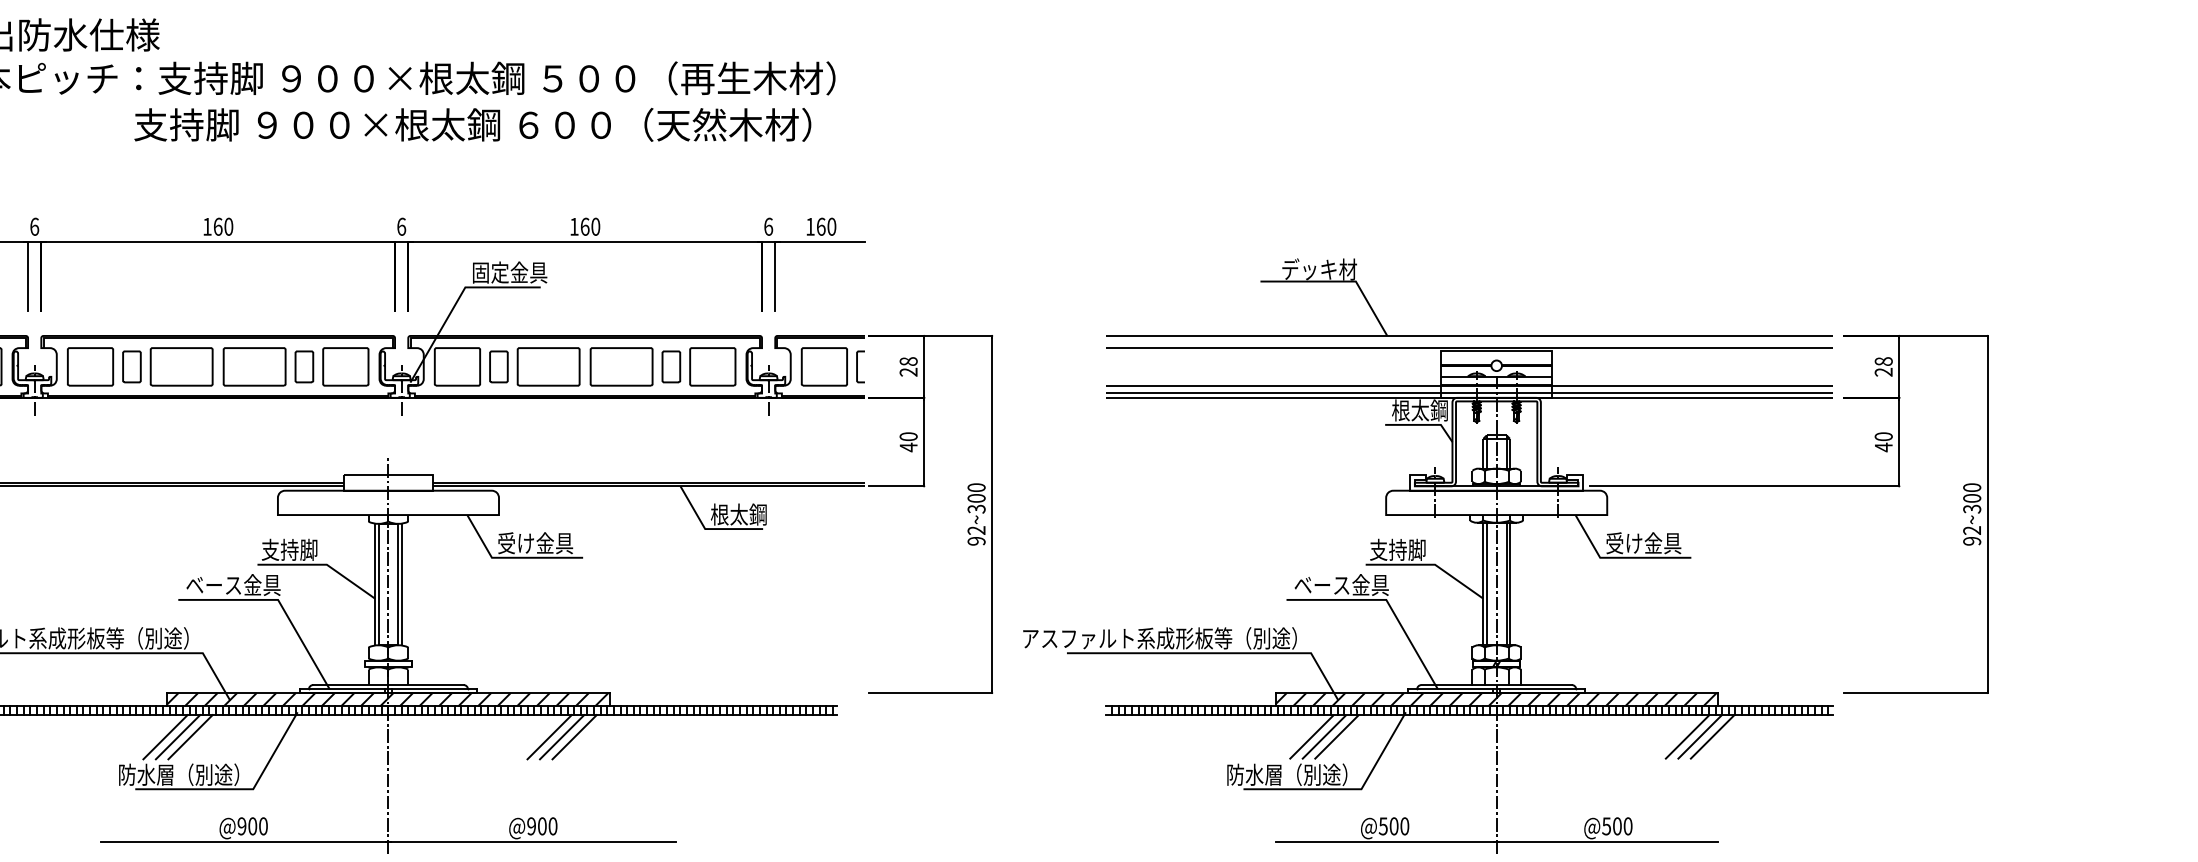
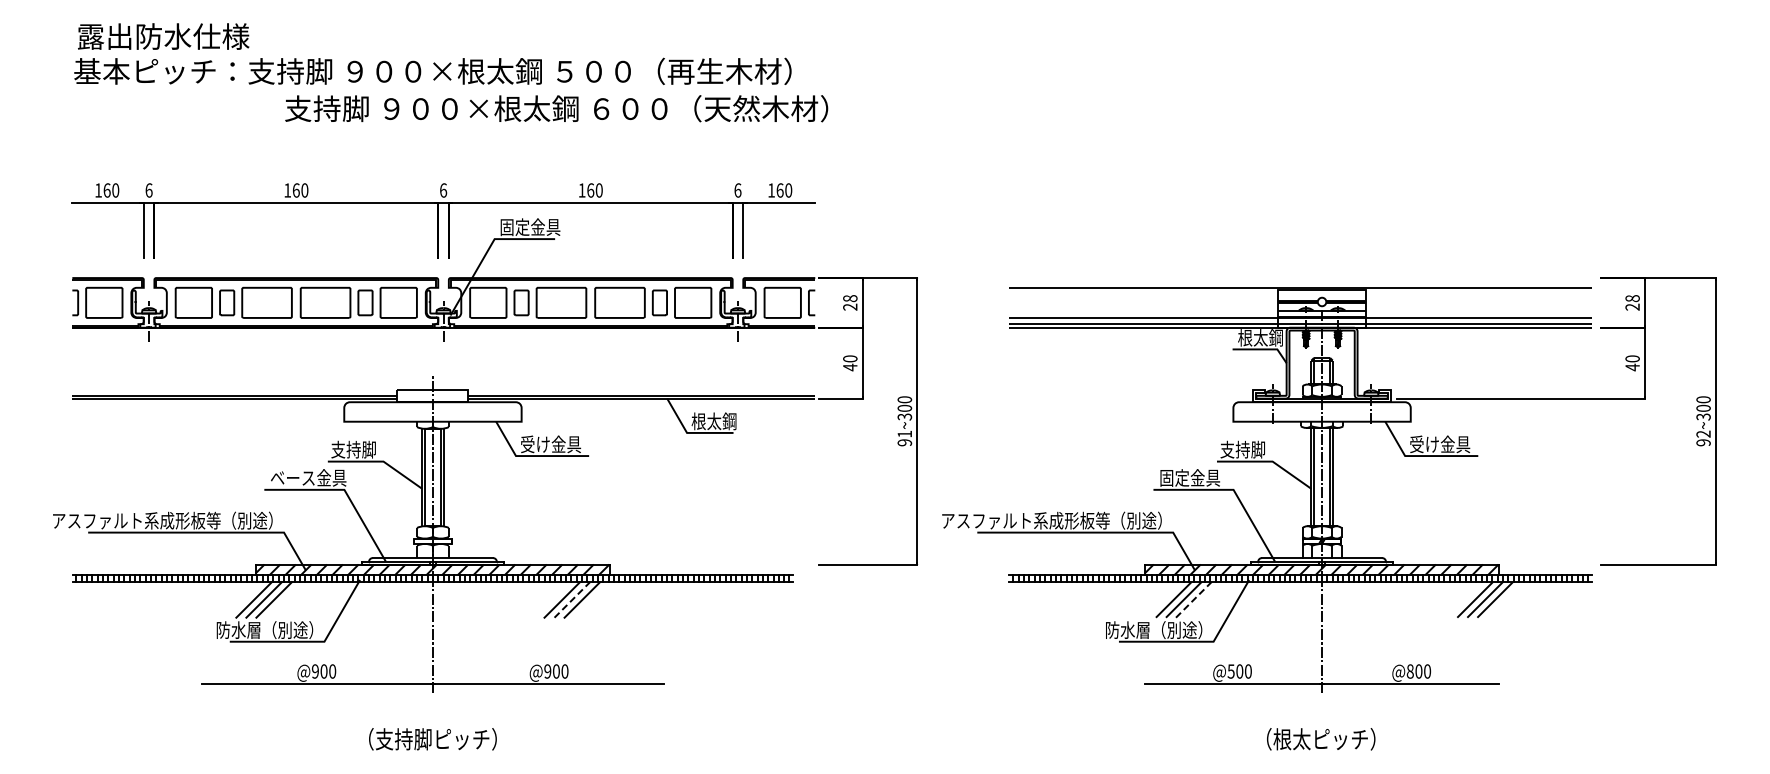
text: (472, 124) -> (556, 108), moved
part: (1469, 335) -> (1300, 277), removed
text: (976, 529) -> (904, 433), 92~300 -> 91~300
text: (1341, 584) -> (1197, 477), ベース金具 -> 固定金具
line: (562, 736) -> (572, 599), solid -> dashed
line: (1337, 736) -> (1194, 599), solid -> dashed
text: (1605, 826) -> (1409, 671), @500 -> @800

